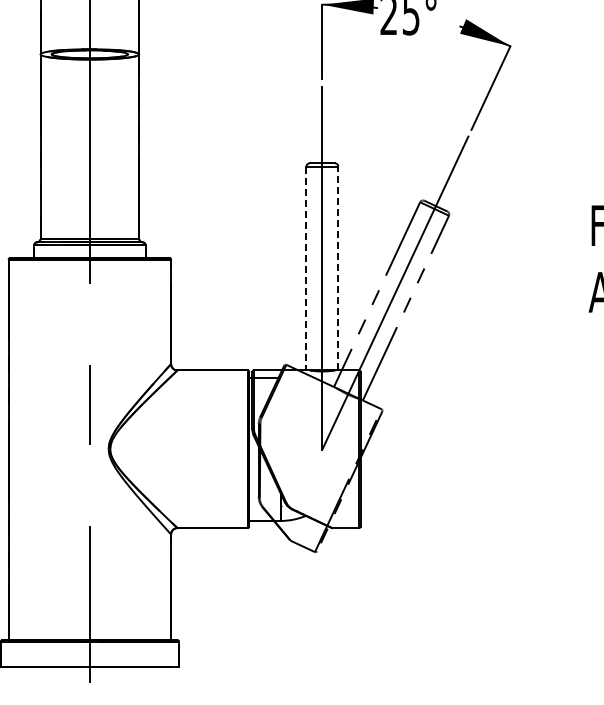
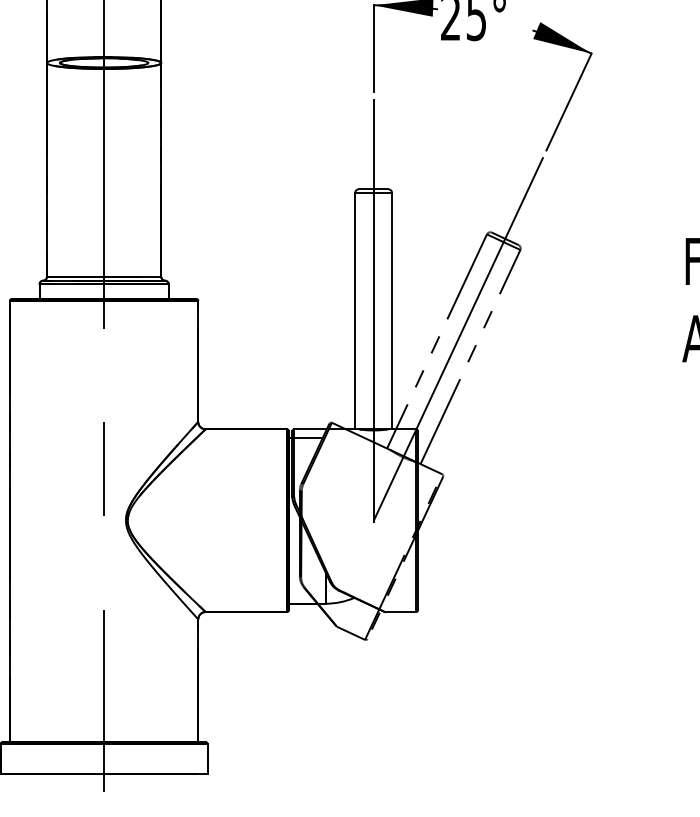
line: (306, 268) -> (355, 311), dashed -> solid
line: (338, 268) -> (392, 311), dashed -> solid

